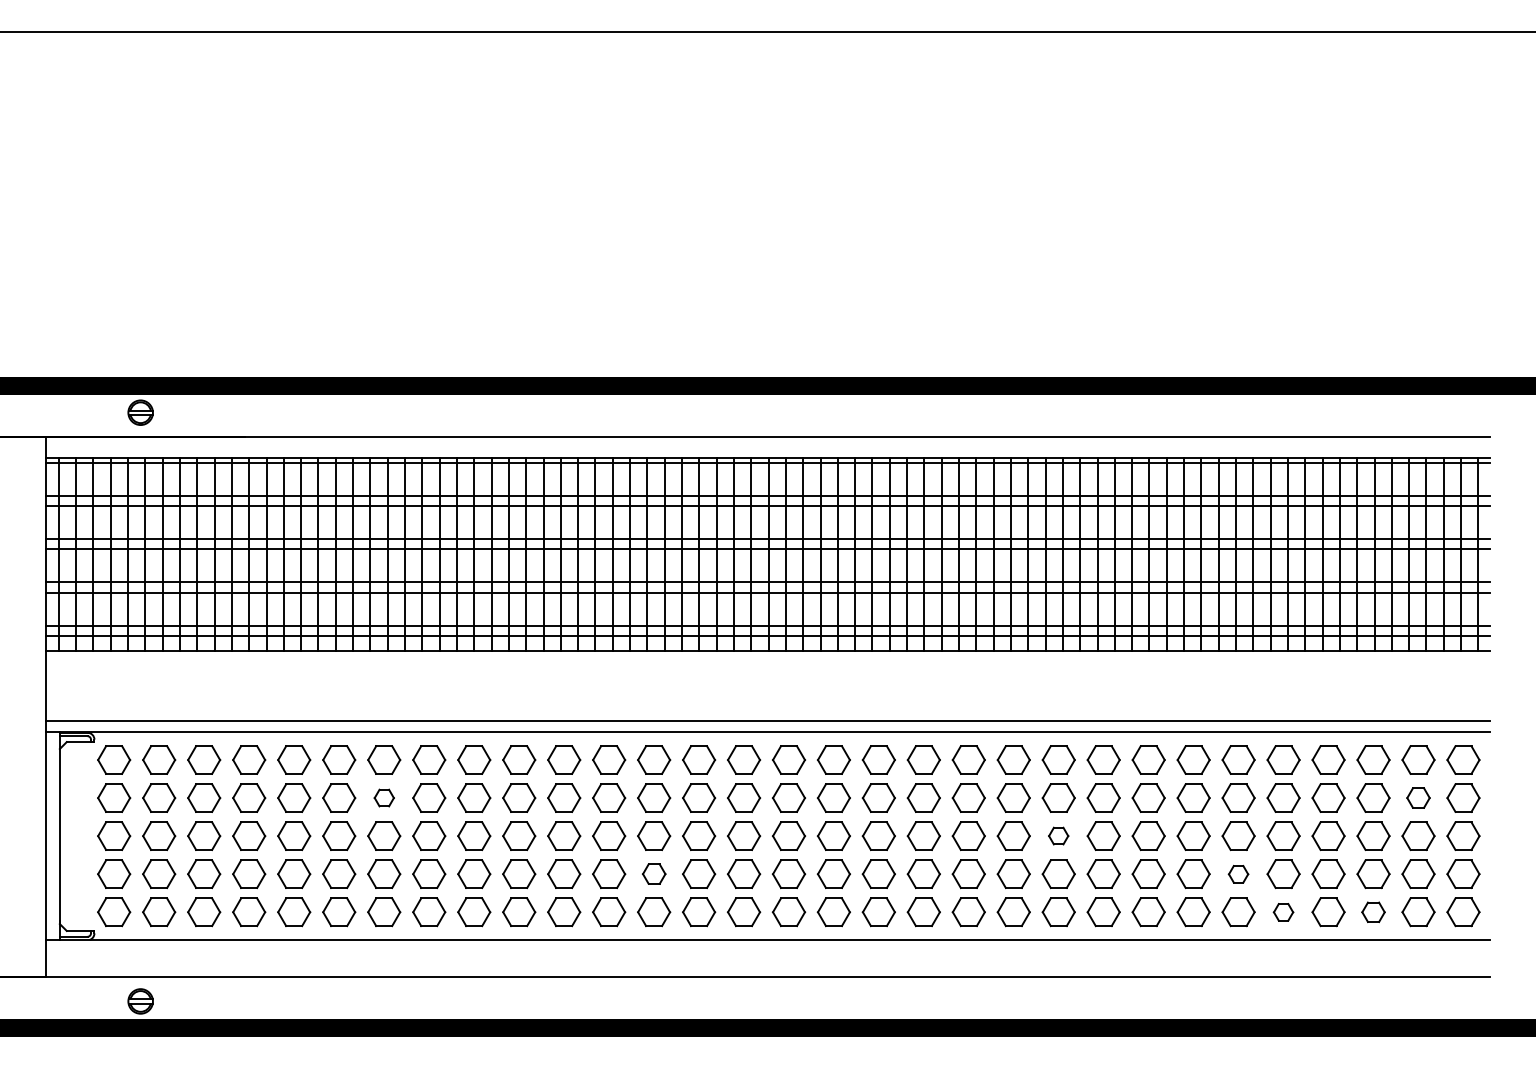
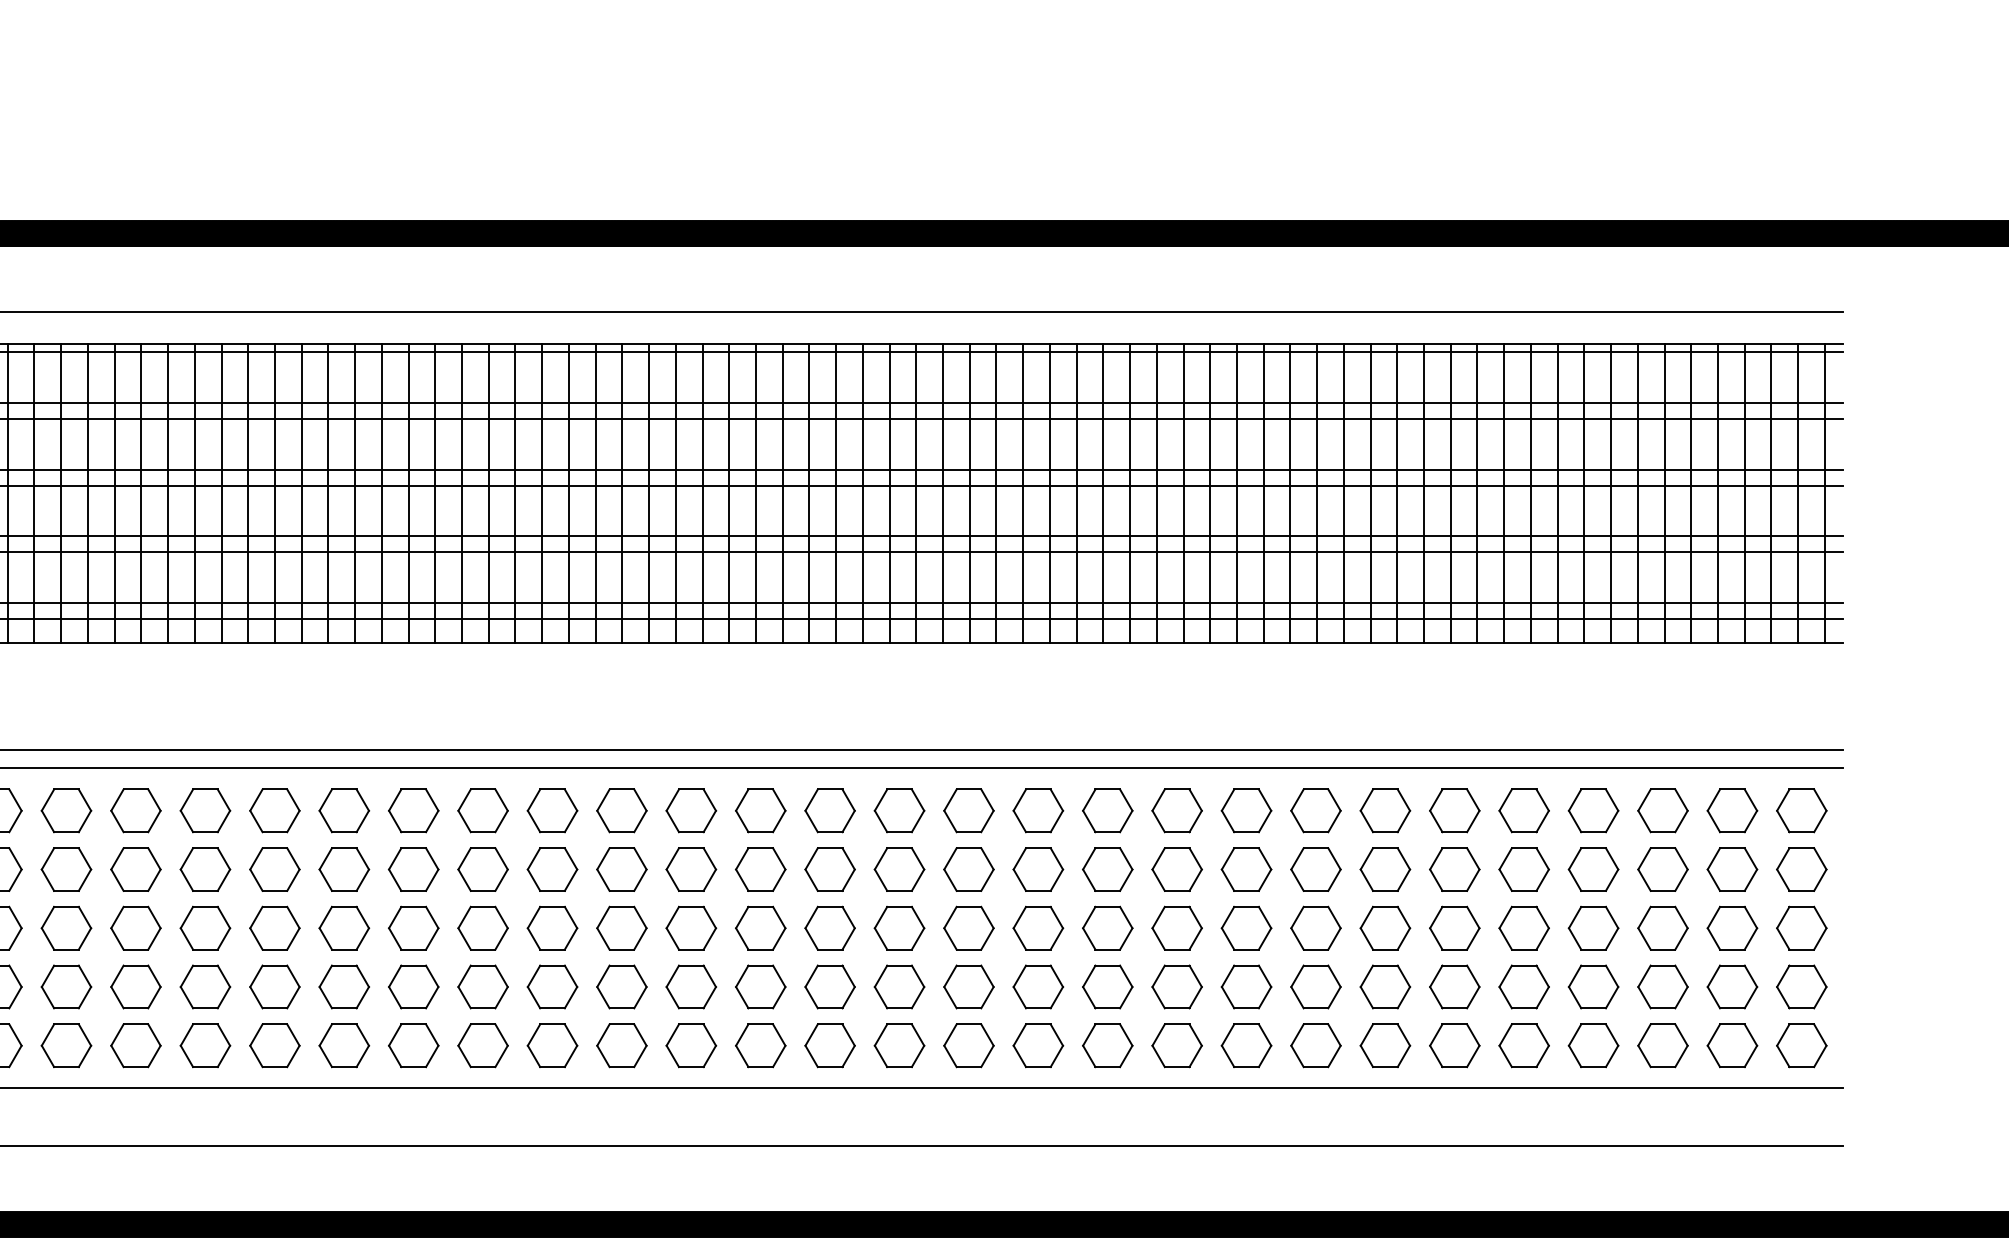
part: (384, 797) -> (136, 868), size x1.67
part: (1418, 797) -> (1732, 868), size x1.43
part: (1058, 835) -> (1176, 927), size x1.67
part: (654, 873) -> (553, 985), size x1.43
part: (1238, 874) -> (1454, 987), size x1.67
part: (1283, 912) -> (1524, 1046), size x1.67
part: (1373, 912) -> (1662, 1046), size x1.43

